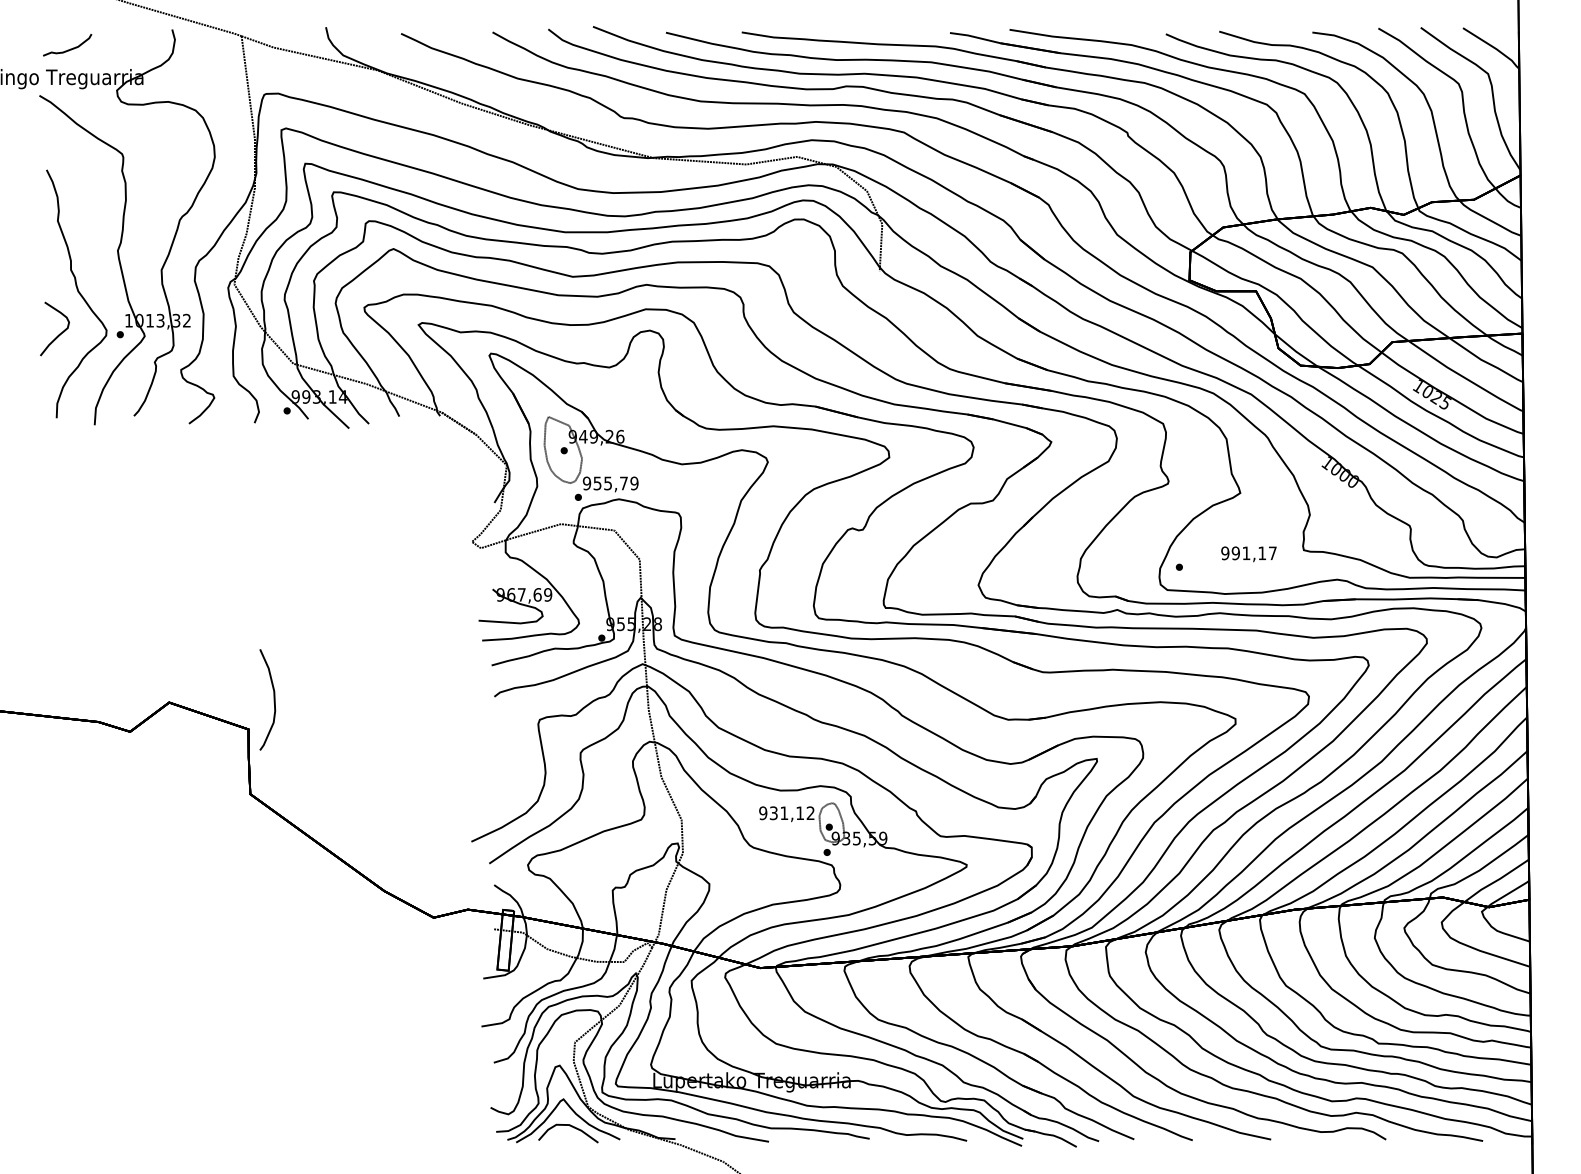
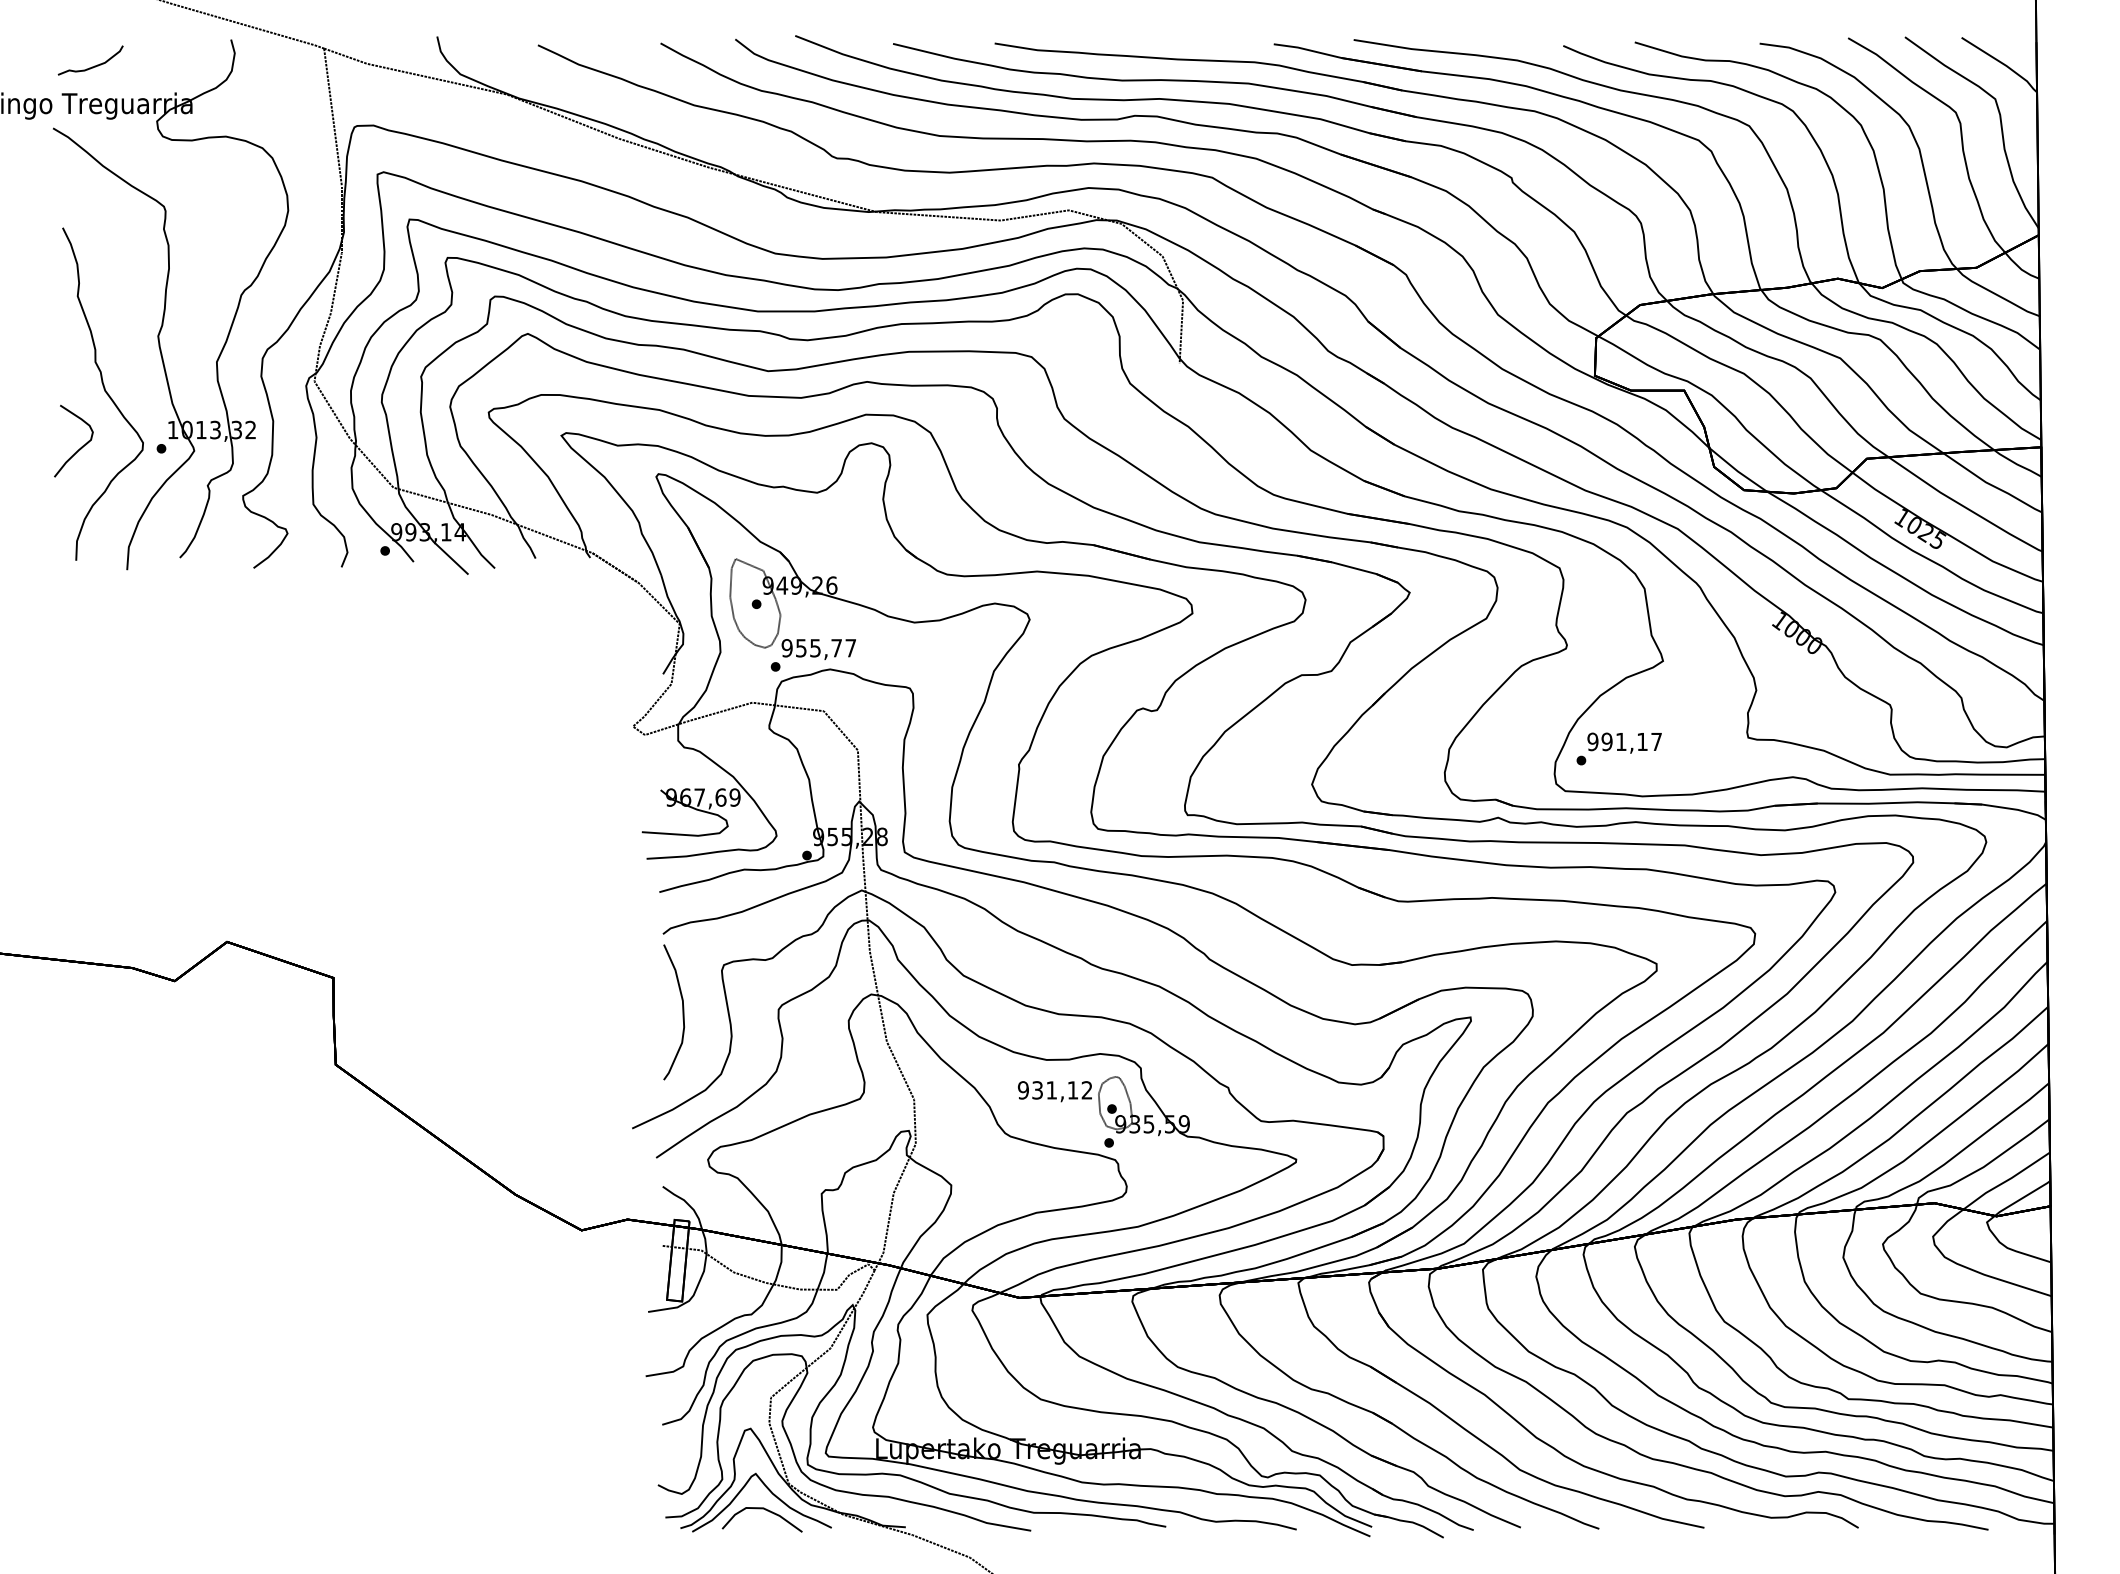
text: (634, 483) -> (850, 648), 955,79 -> 955,77
text: (1248, 553) -> (1624, 742), moved
curve: (273, 700) -> (682, 1012), moved

